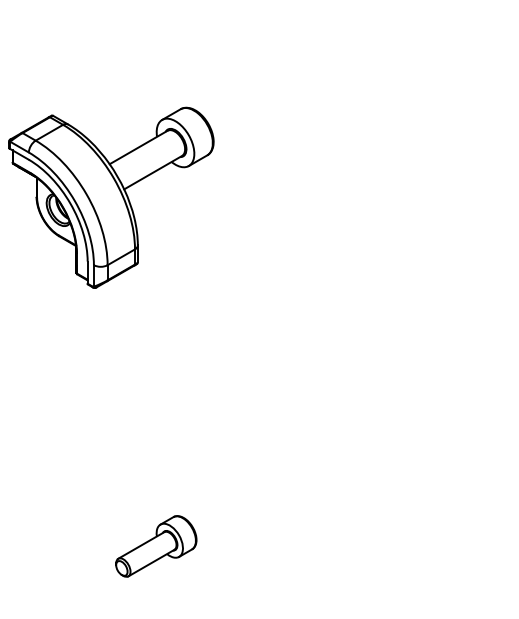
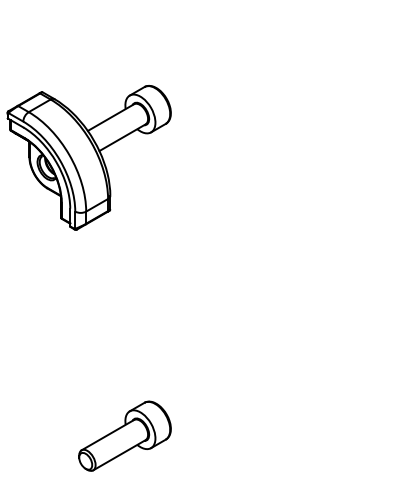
part: (156, 546) -> (125, 436), size x1.43

